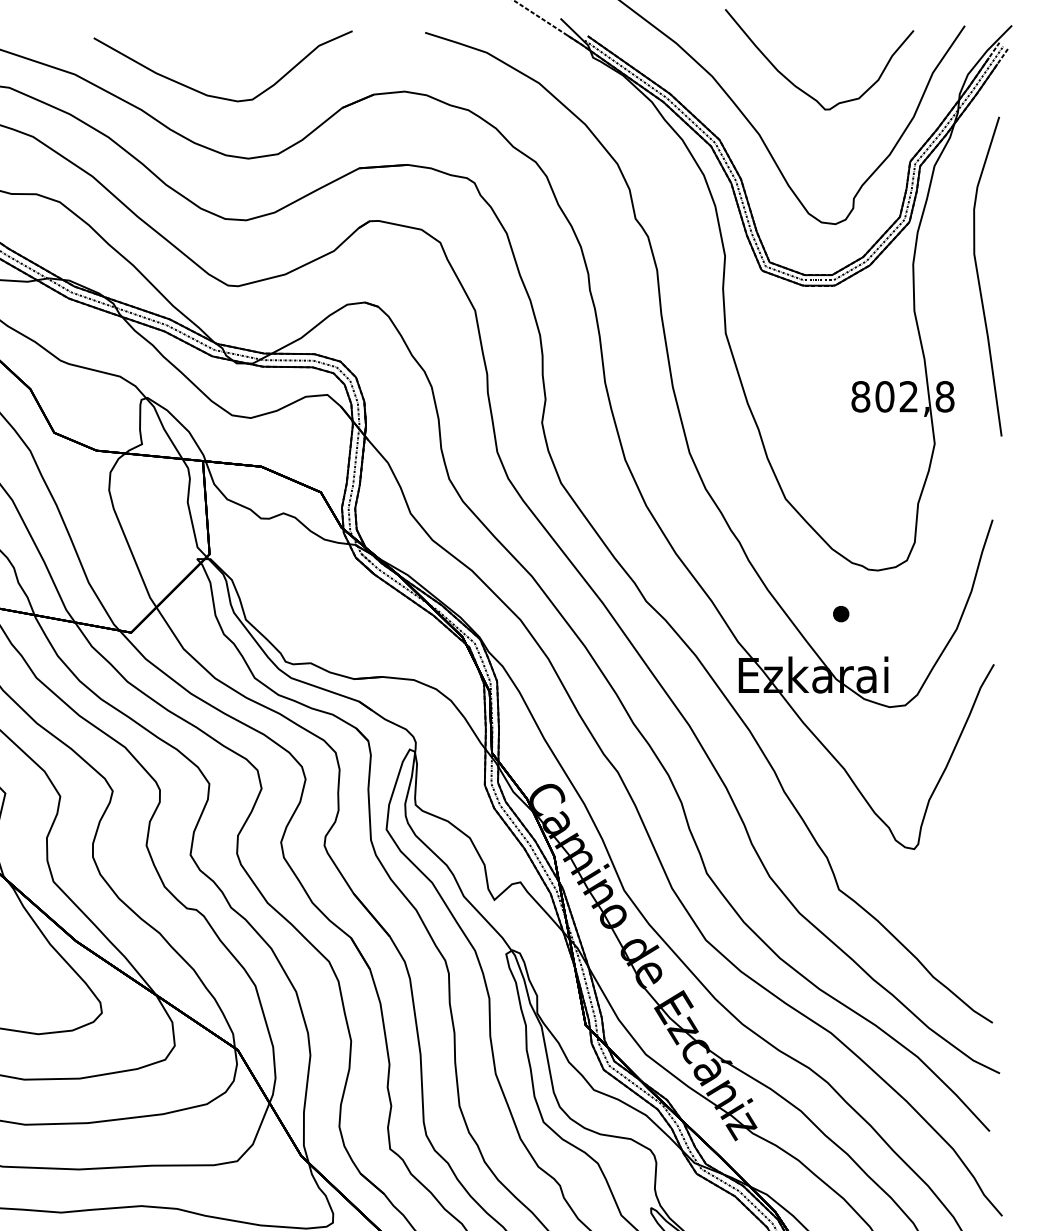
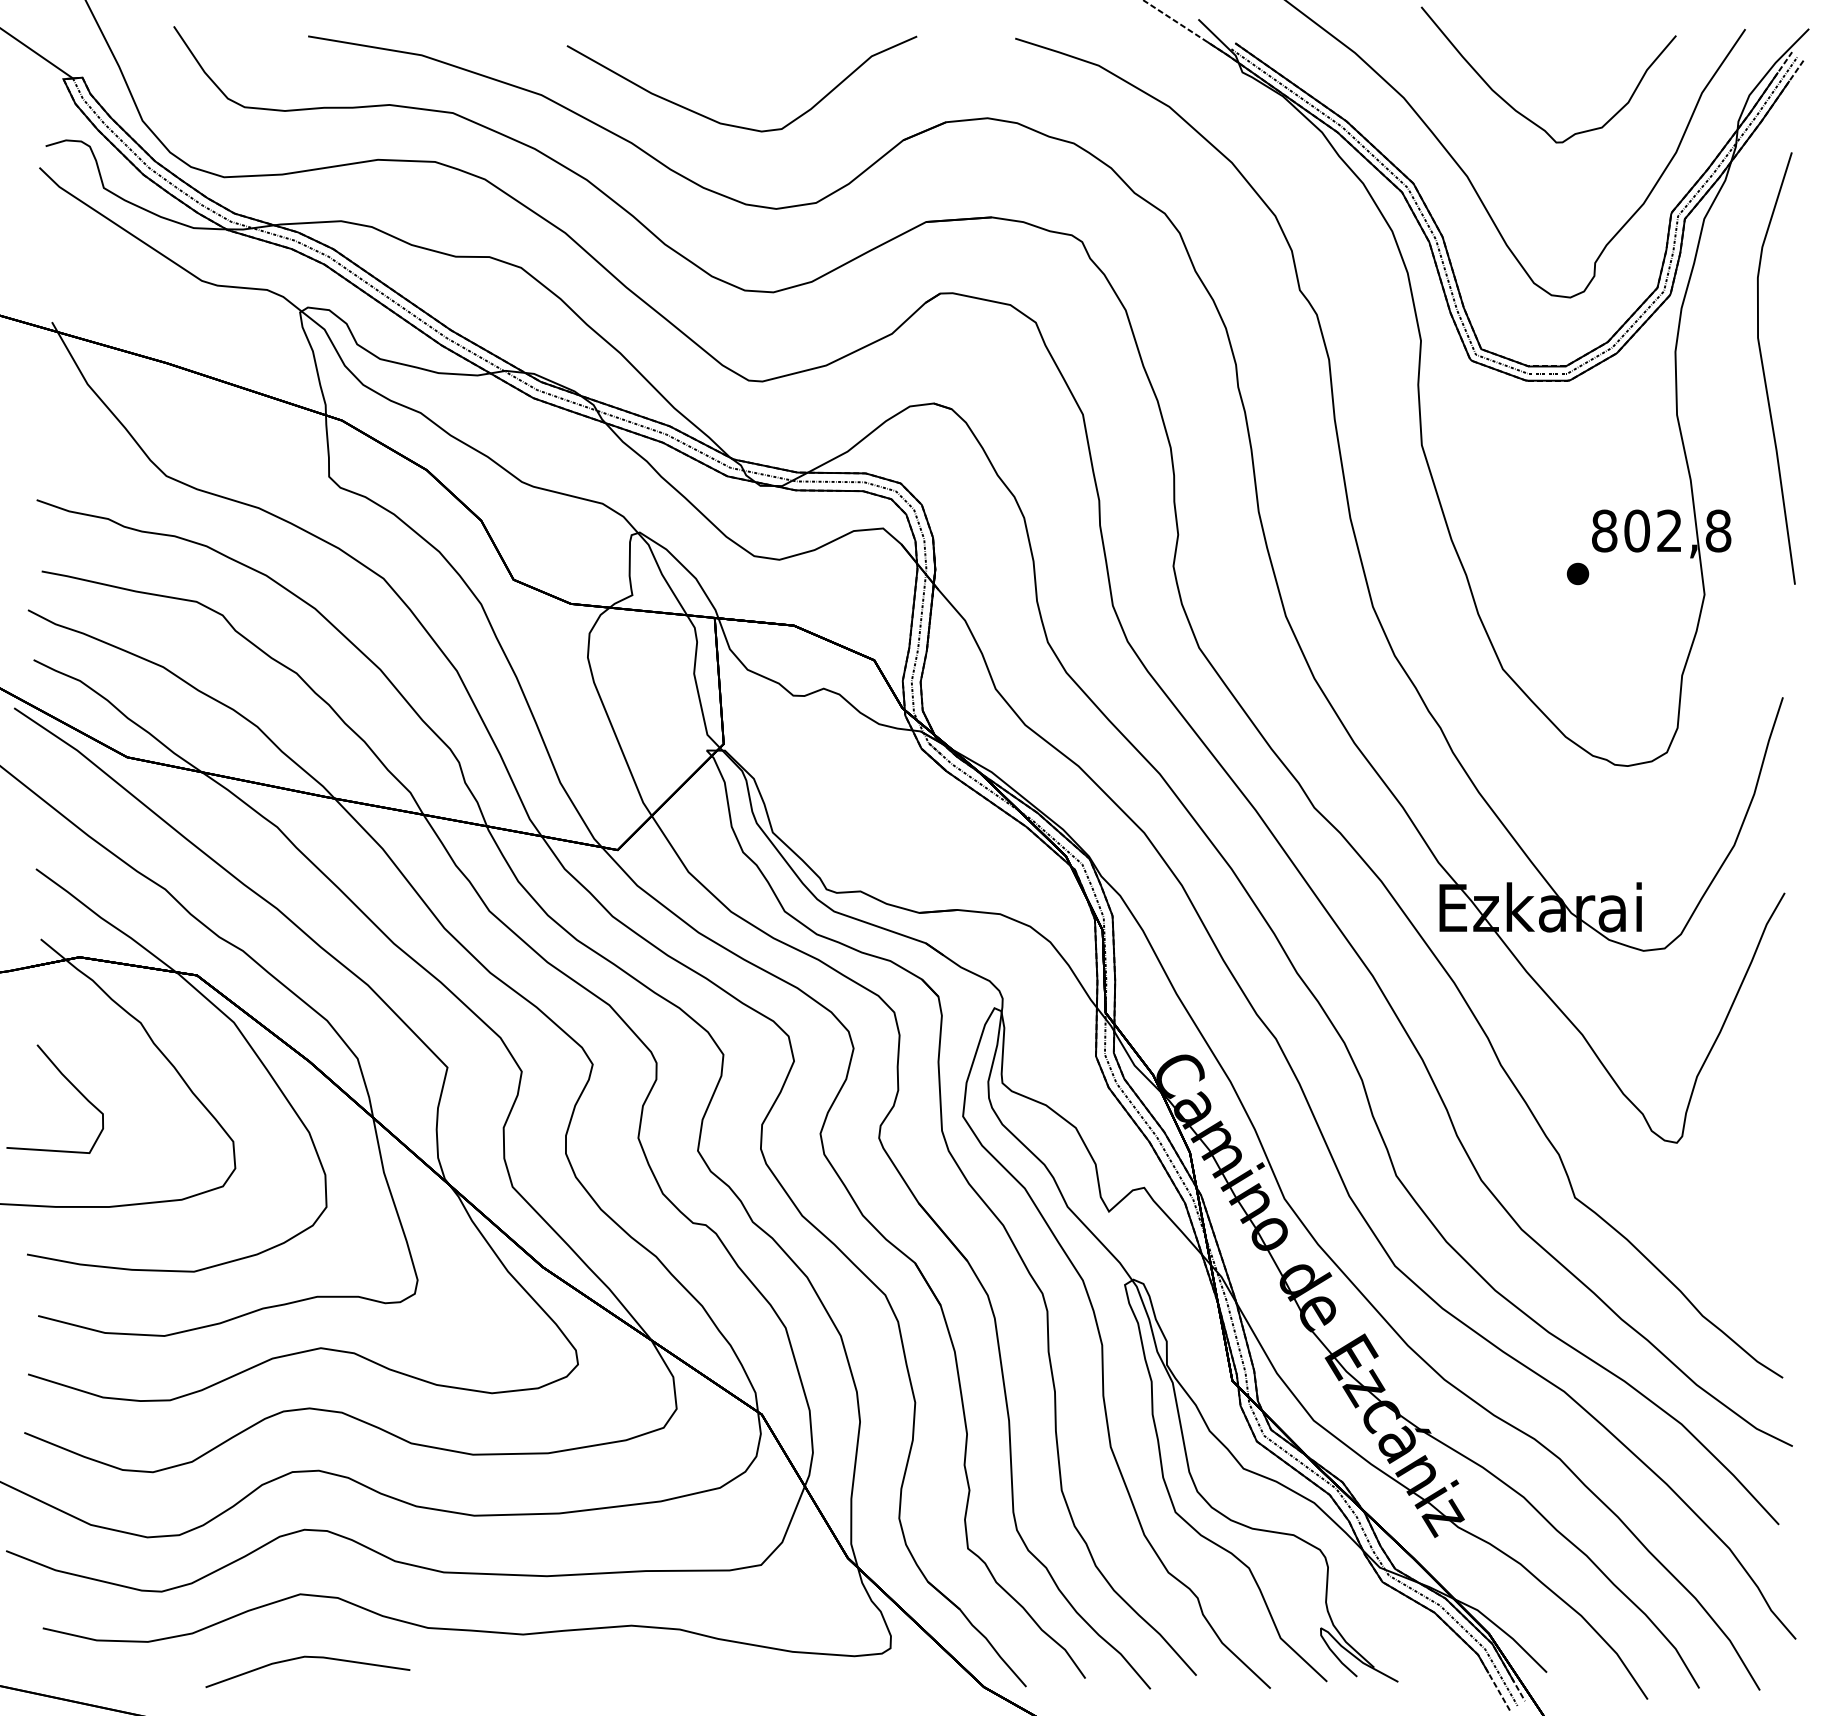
part: (840, 613) -> (1577, 573), moved

